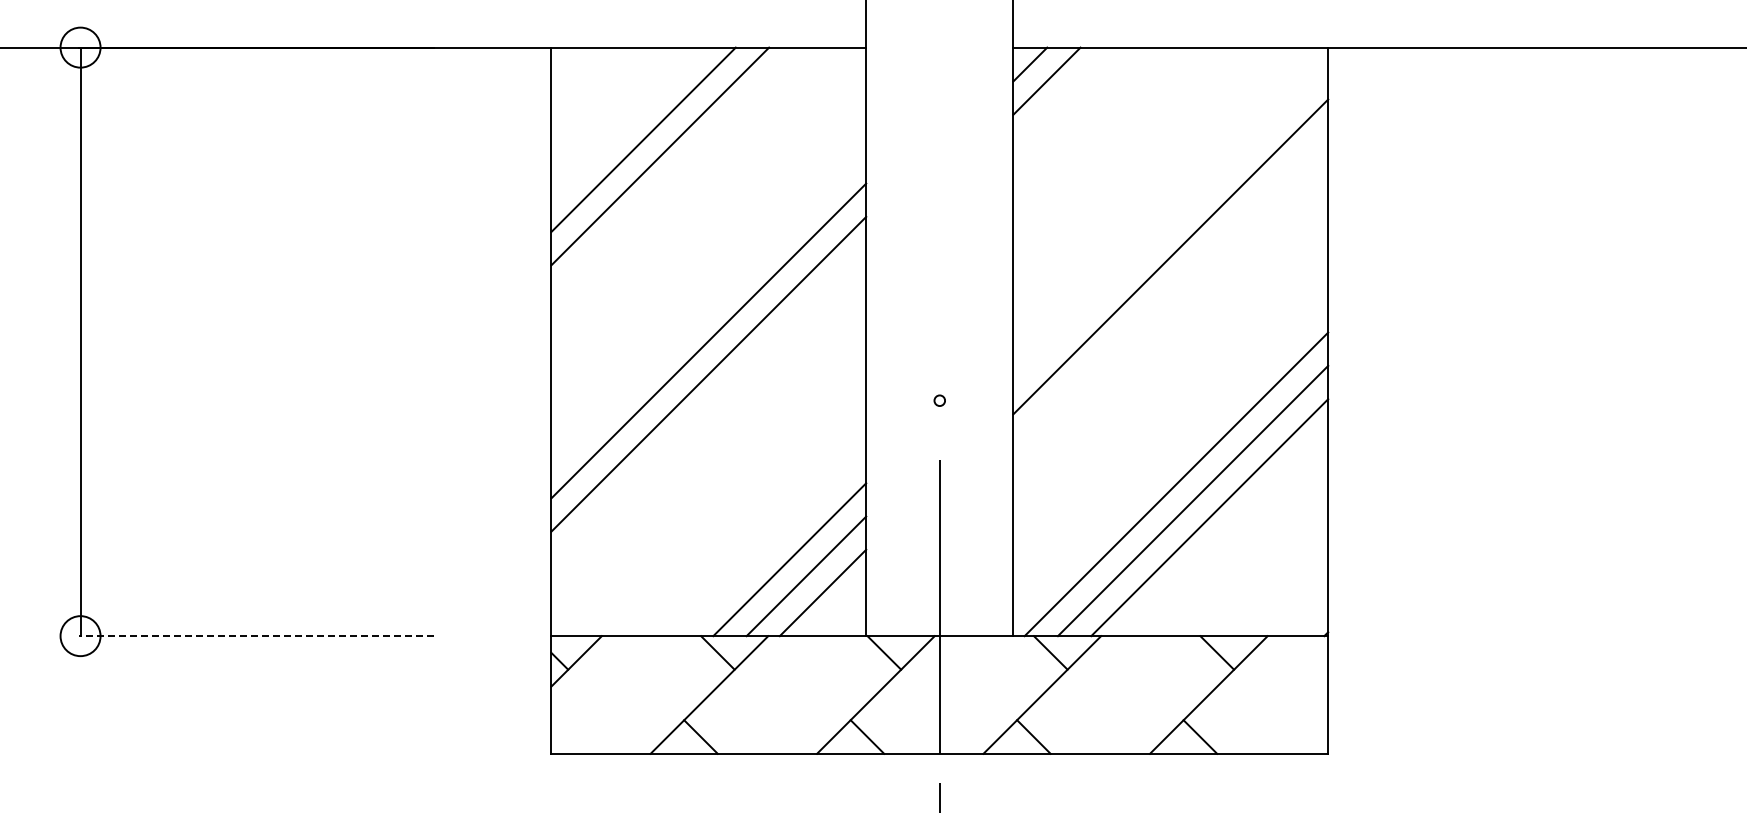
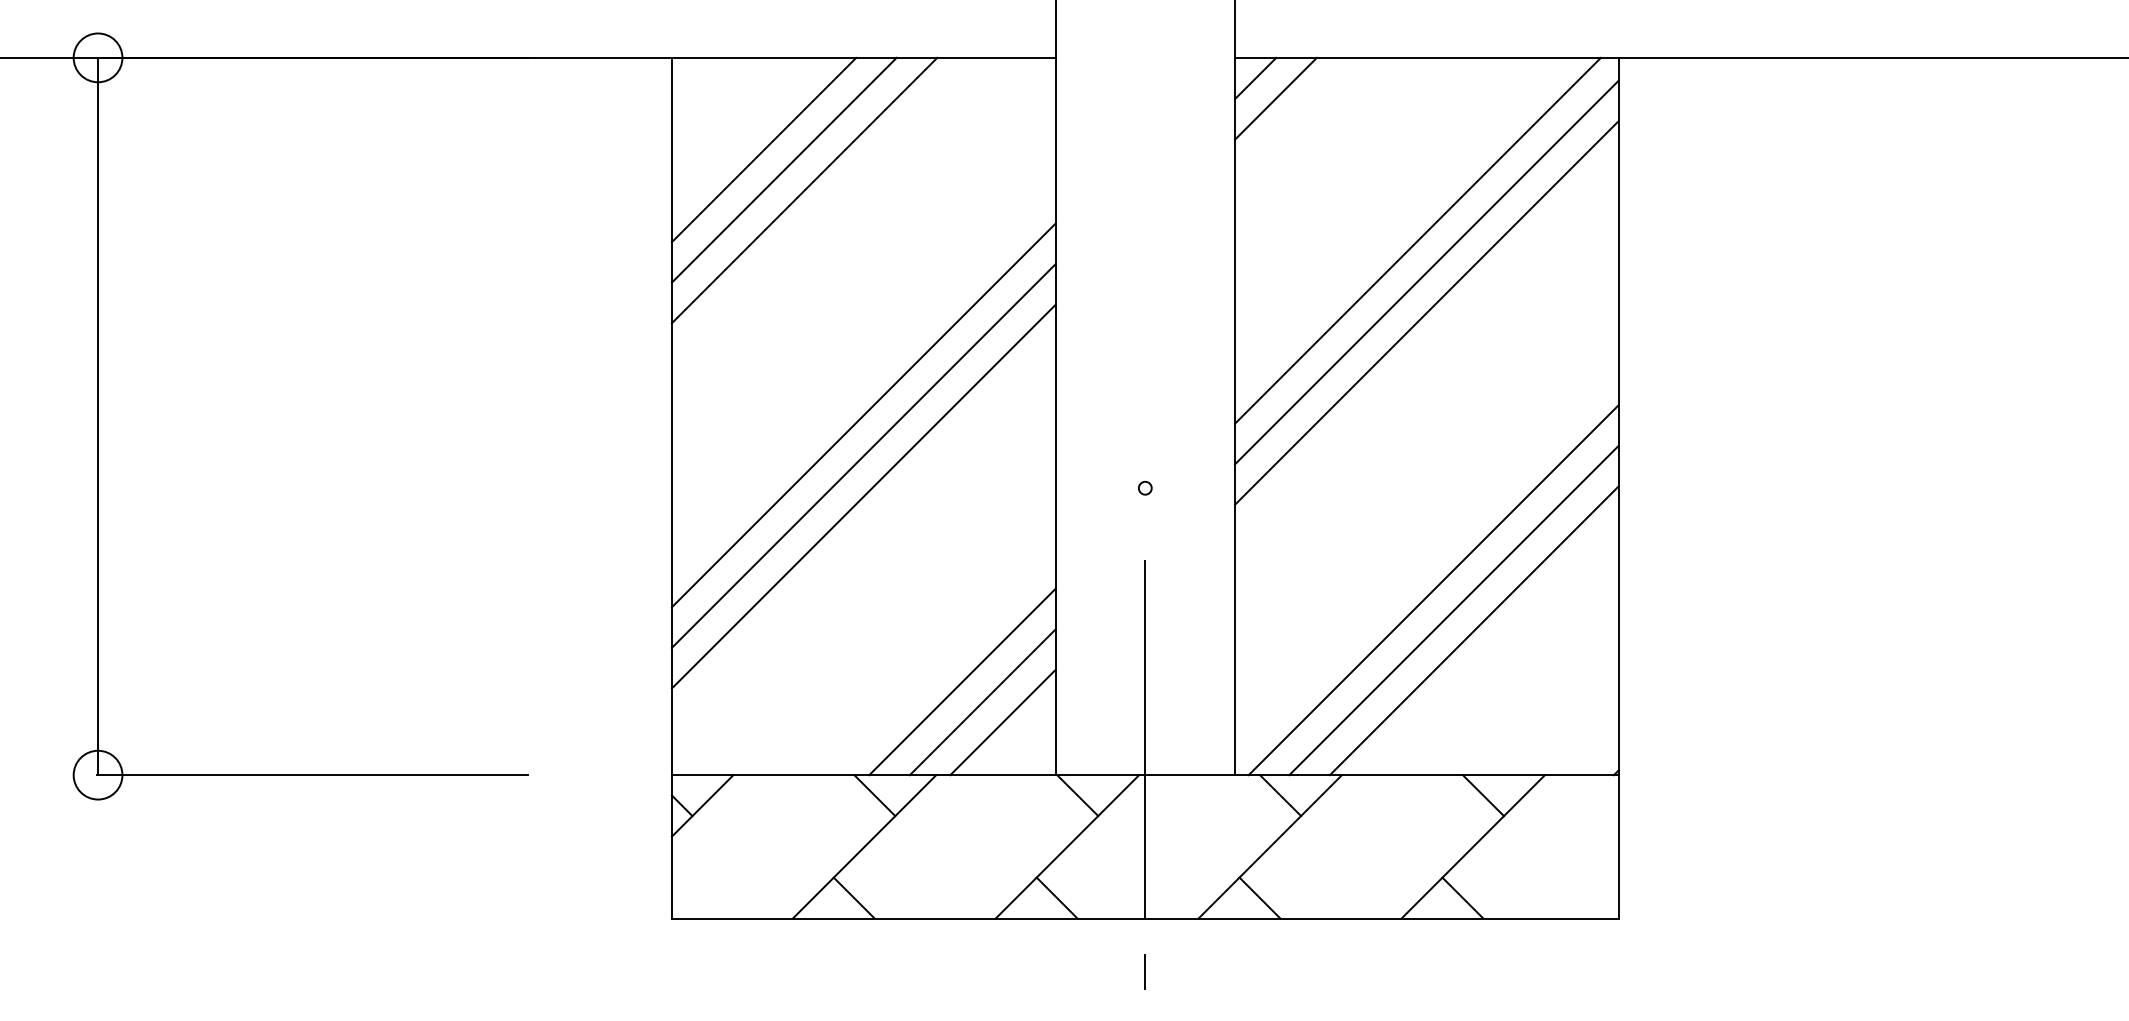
line: (626, 122) -> (763, 149), added
line: (1163, 197) -> (1417, 240), added
line: (1170, 223) -> (1426, 272), added
line: (708, 407) -> (863, 496), added
line: (256, 636) -> (312, 775), dashed -> solid

